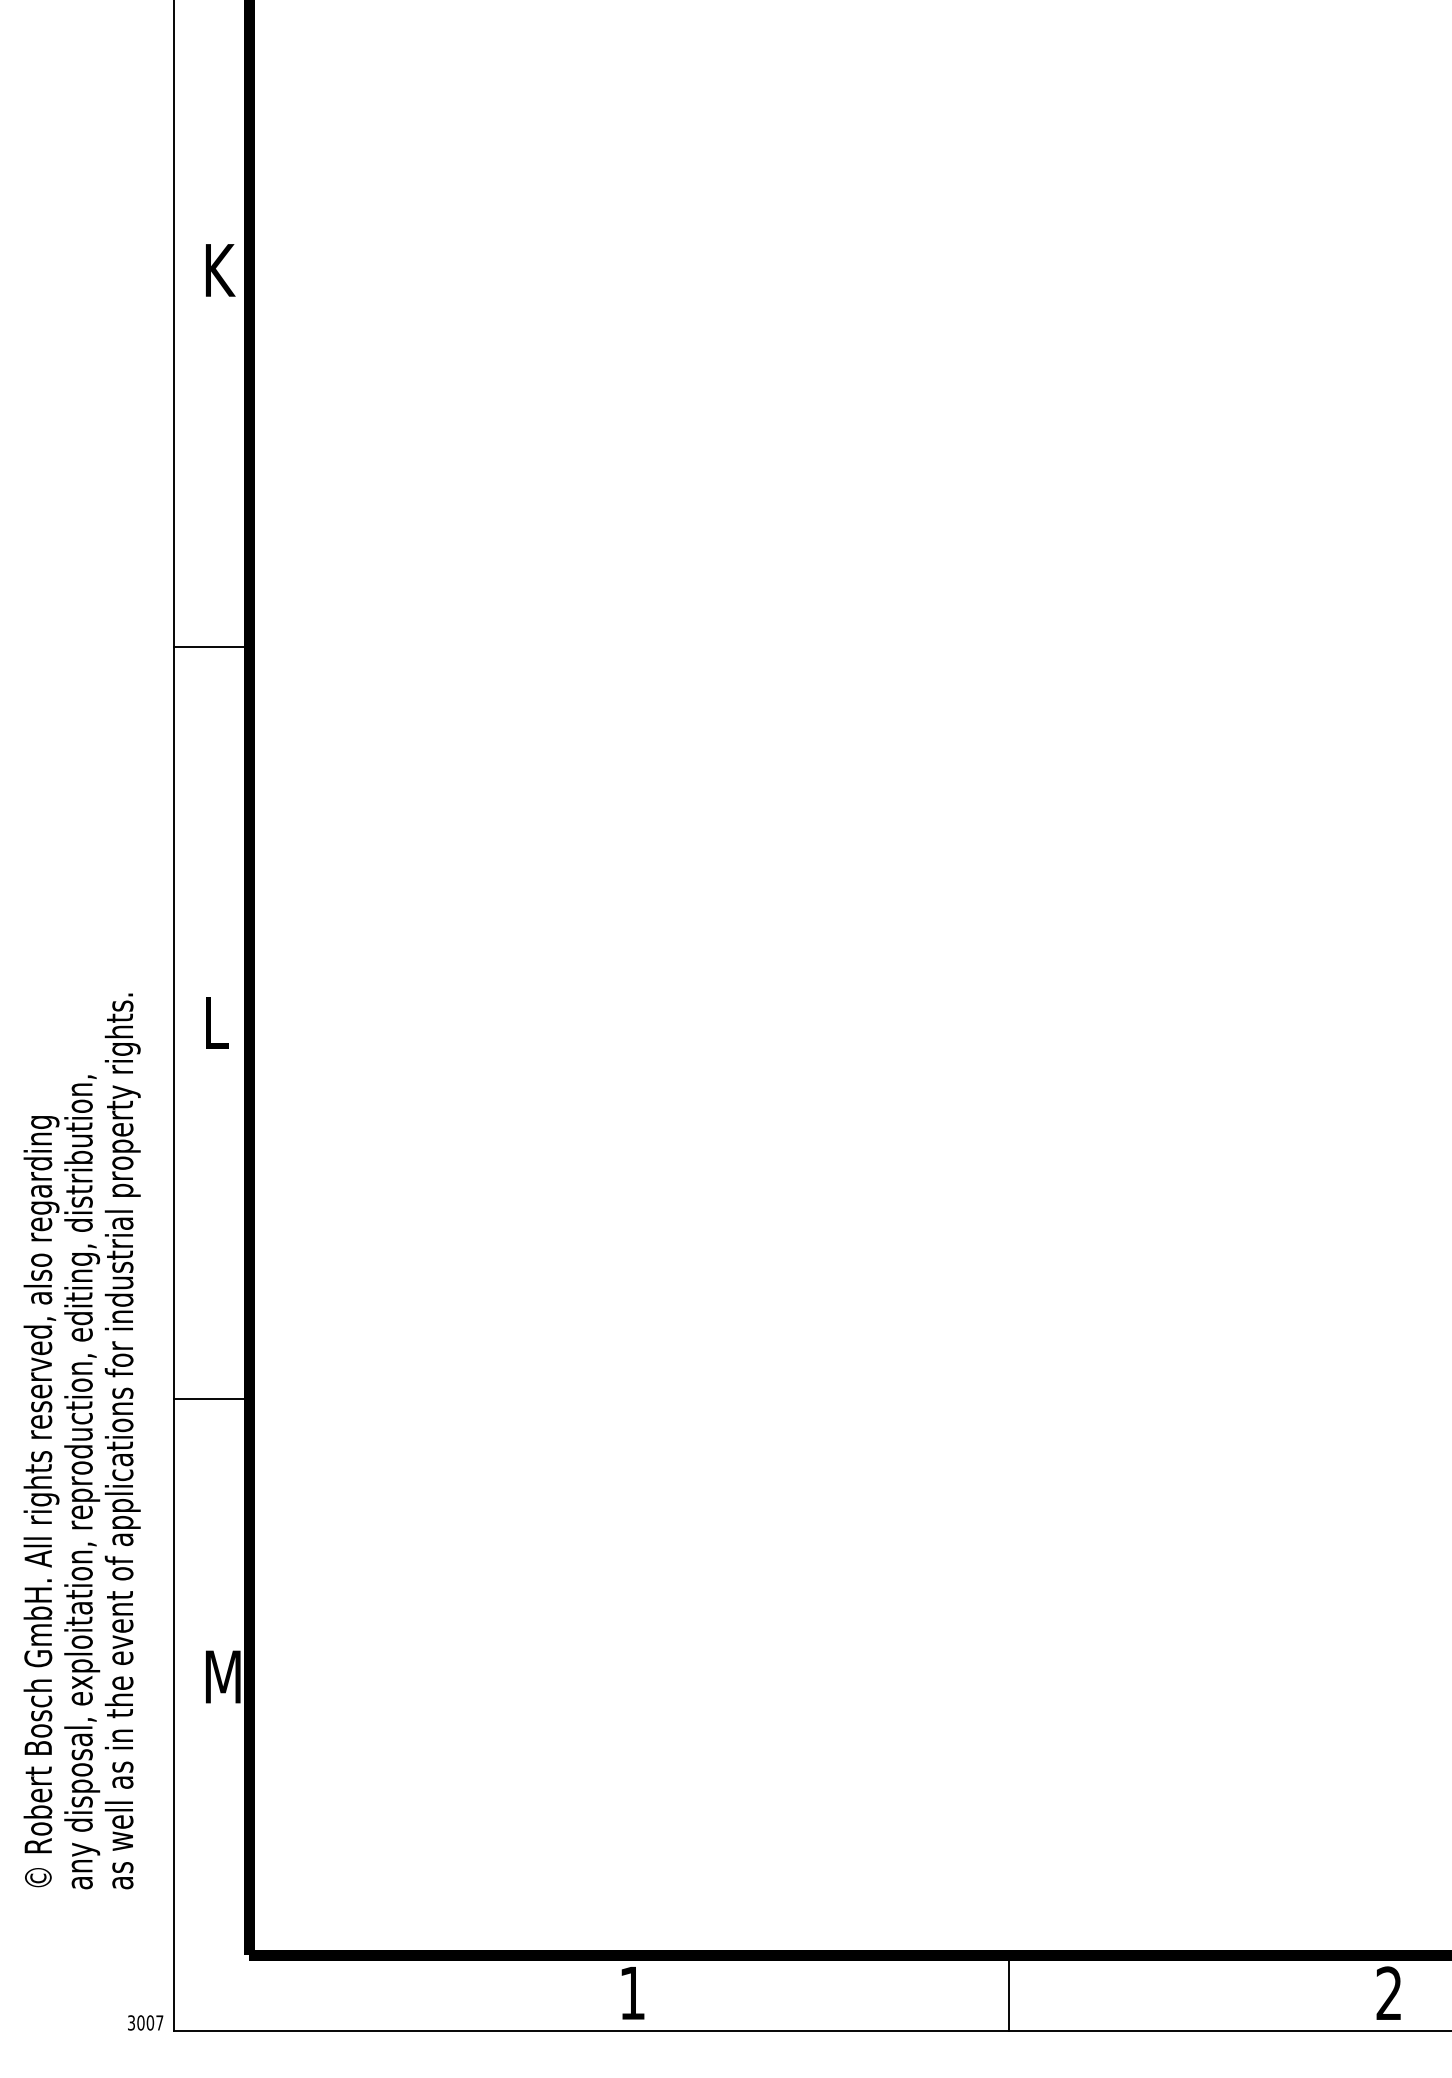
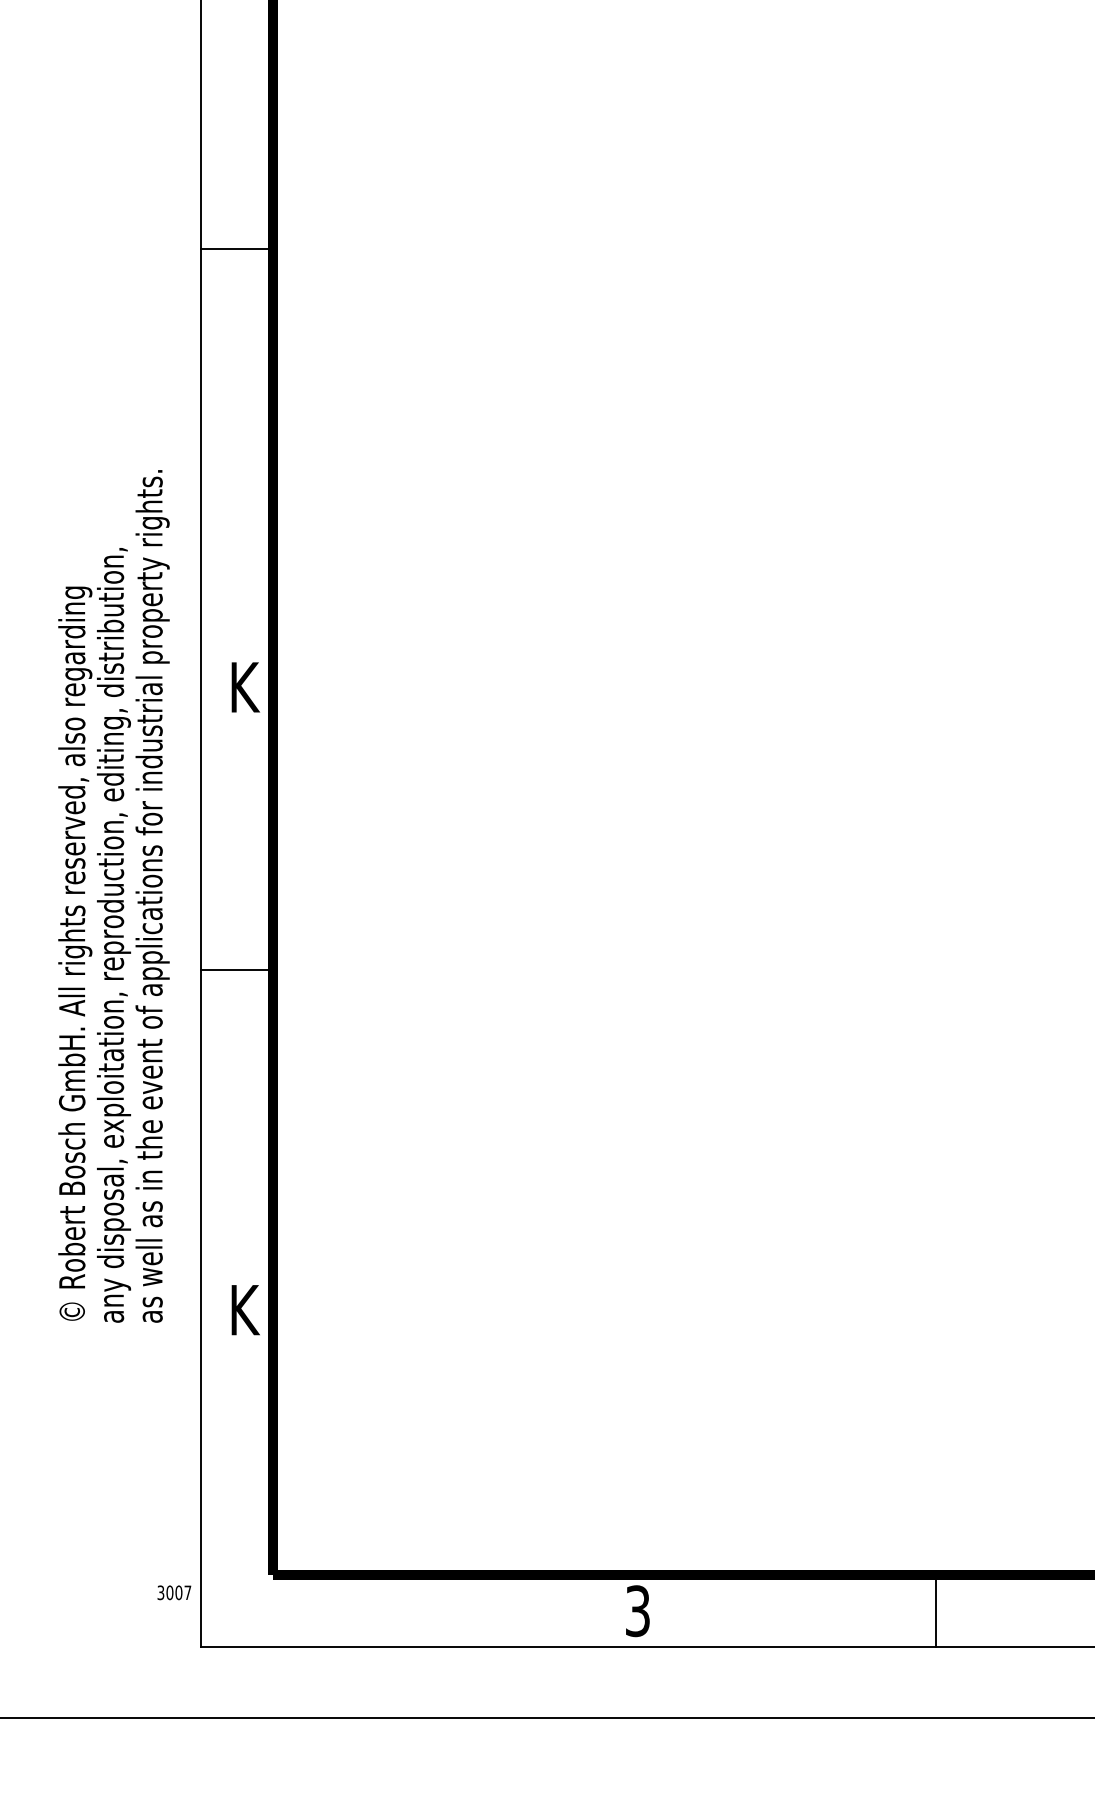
line: (211, 647) -> (237, 249), moved
text: (220, 1022) -> (245, 687), L -> K
line: (211, 1398) -> (237, 969), moved
text: (81, 1441) -> (113, 896), moved
text: (225, 1676) -> (250, 1309), M -> K
line: (1008, 1992) -> (935, 1610), moved
text: (632, 1993) -> (637, 1611), 1 -> 3
text: (145, 2022) -> (174, 1592), moved

